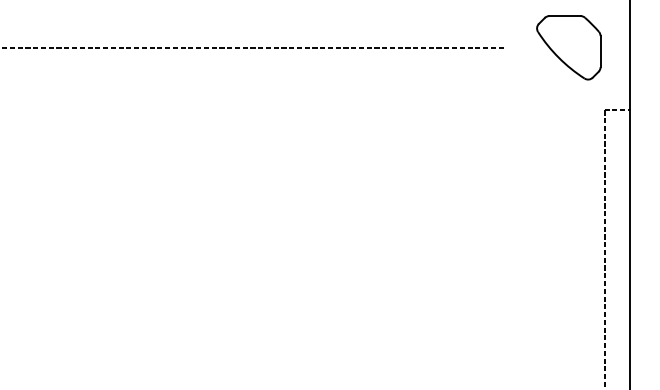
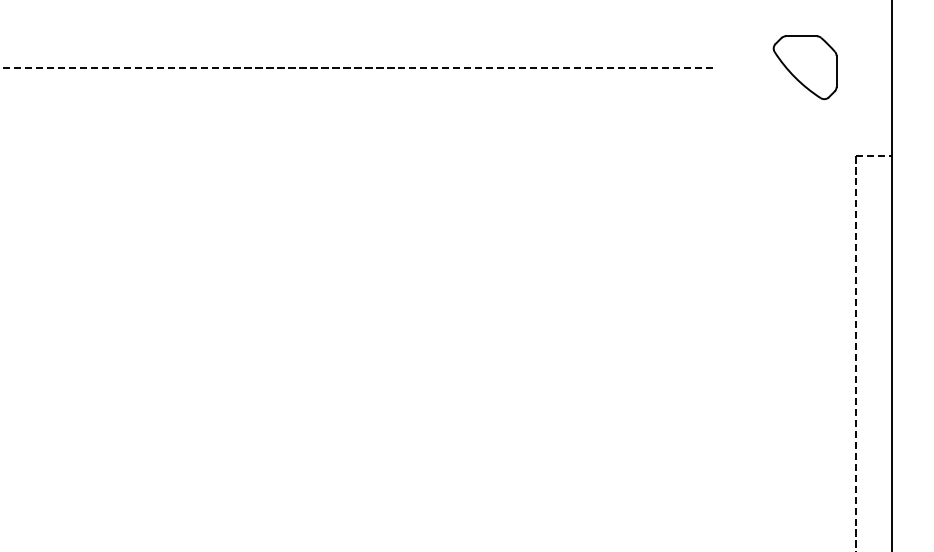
part: (568, 47) -> (804, 67), size x0.7

